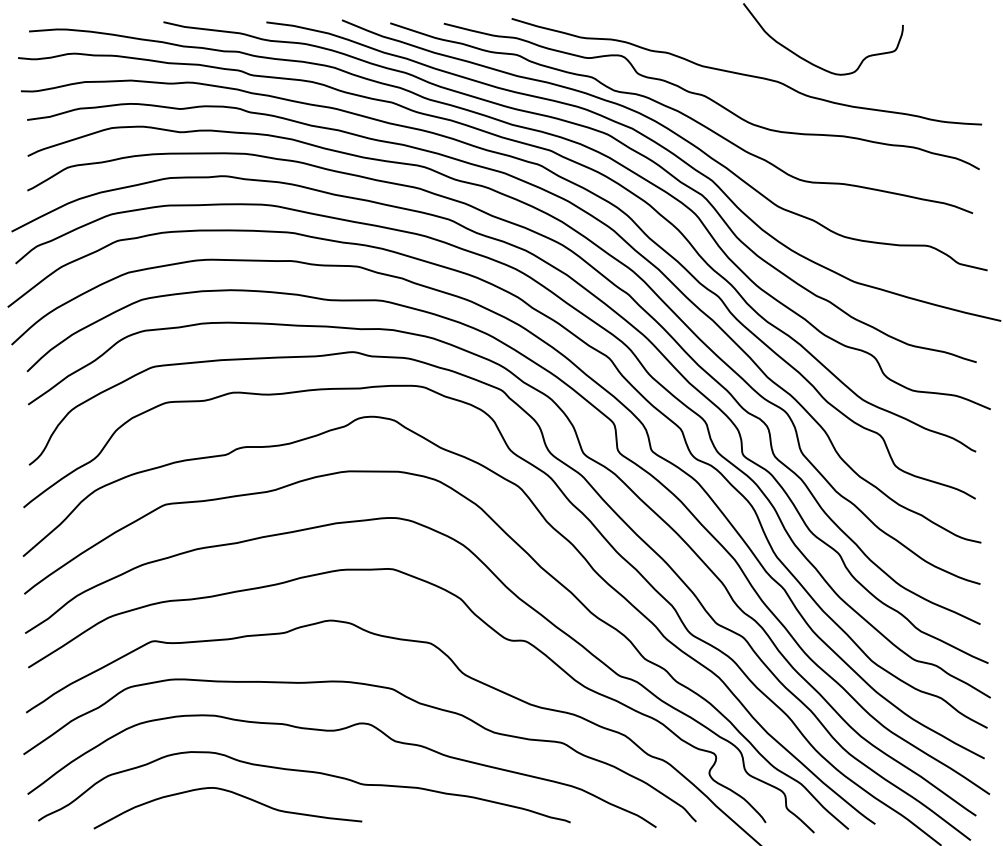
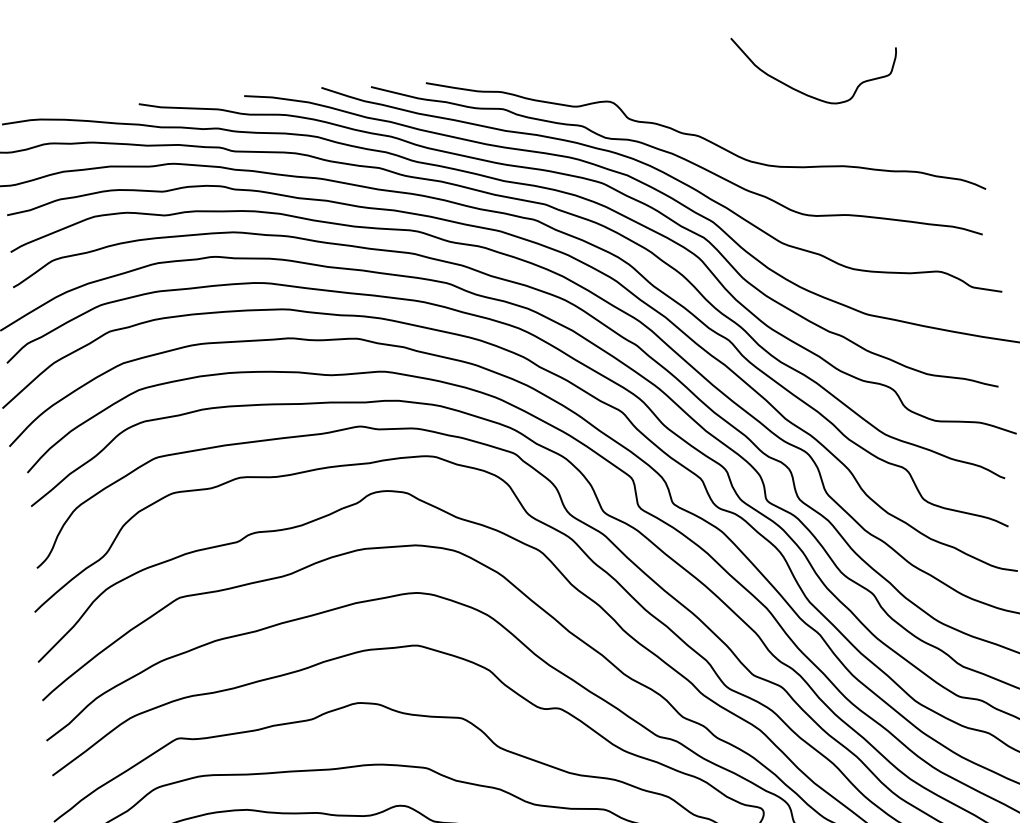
curve: (744, 73) -> (737, 109), removed

